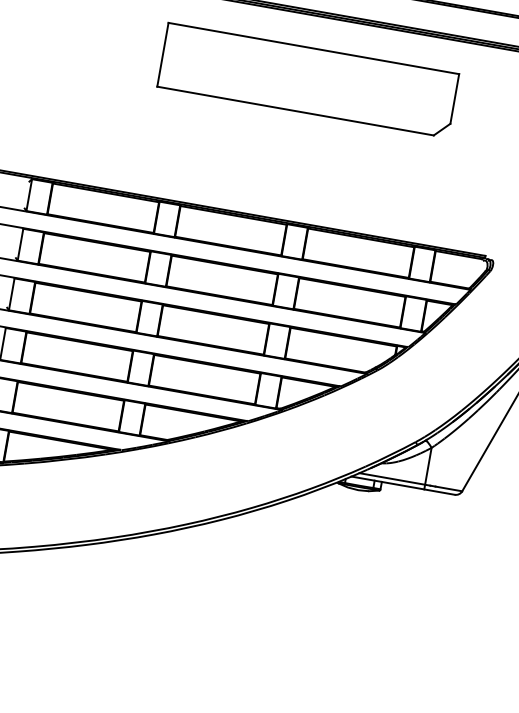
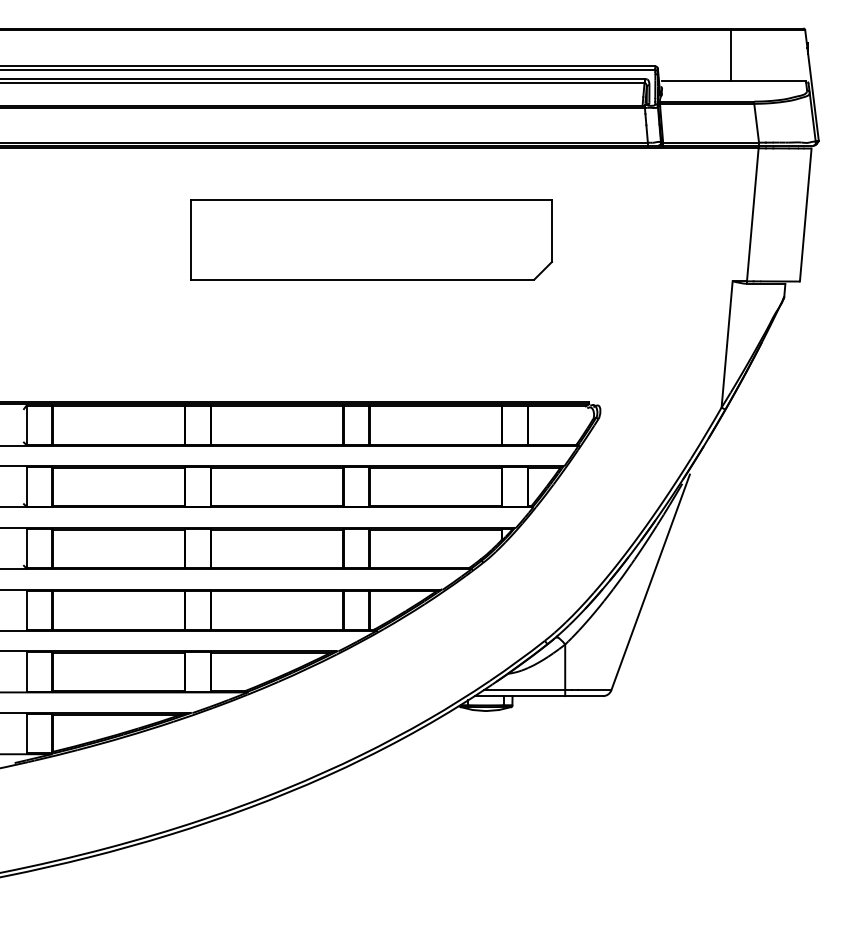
part: (308, 80) -> (371, 239), moved

